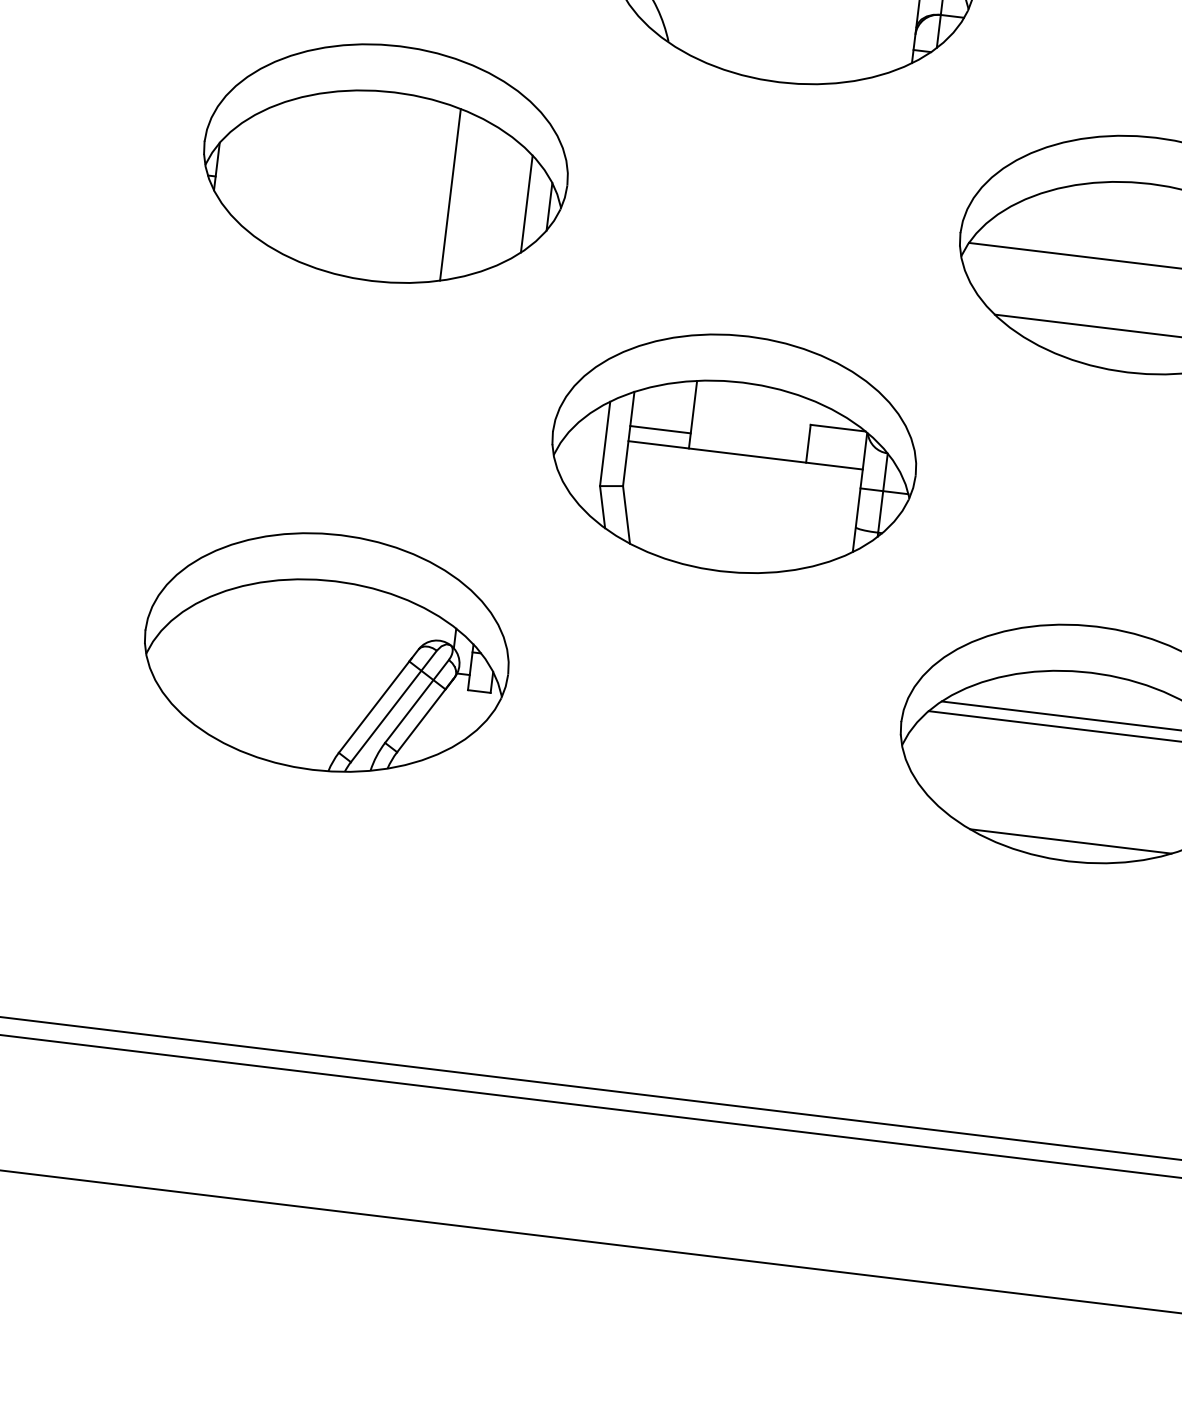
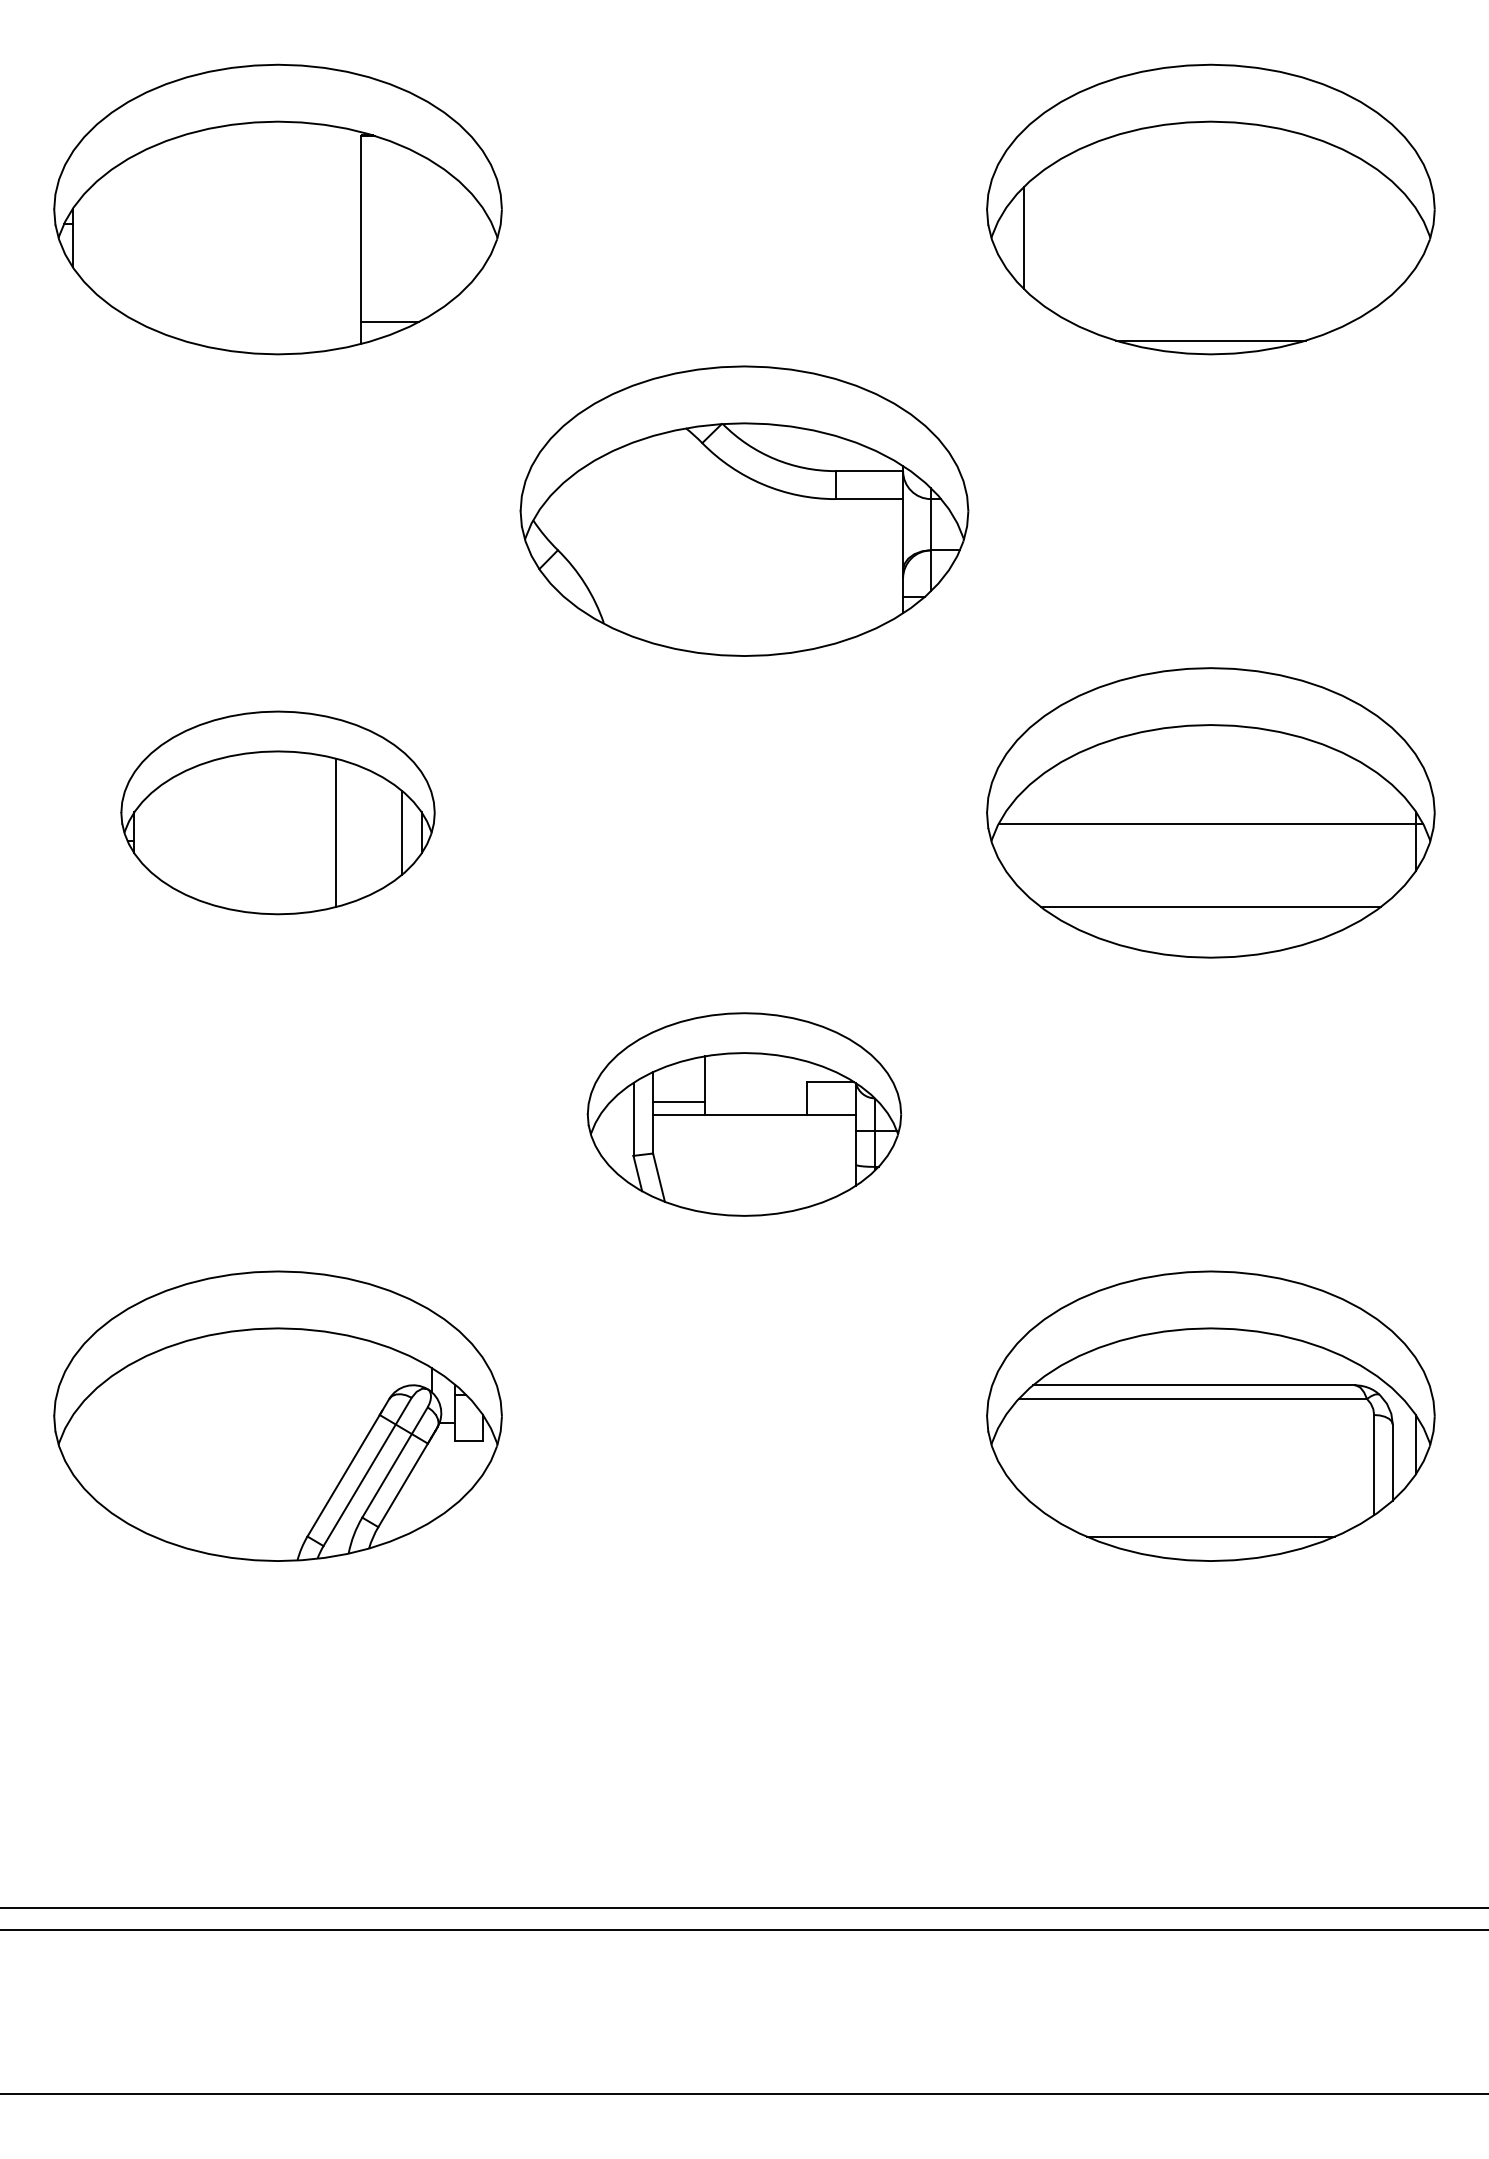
part: (385, 163) -> (277, 812), size x0.7
part: (734, 453) -> (744, 1114), size x0.7

